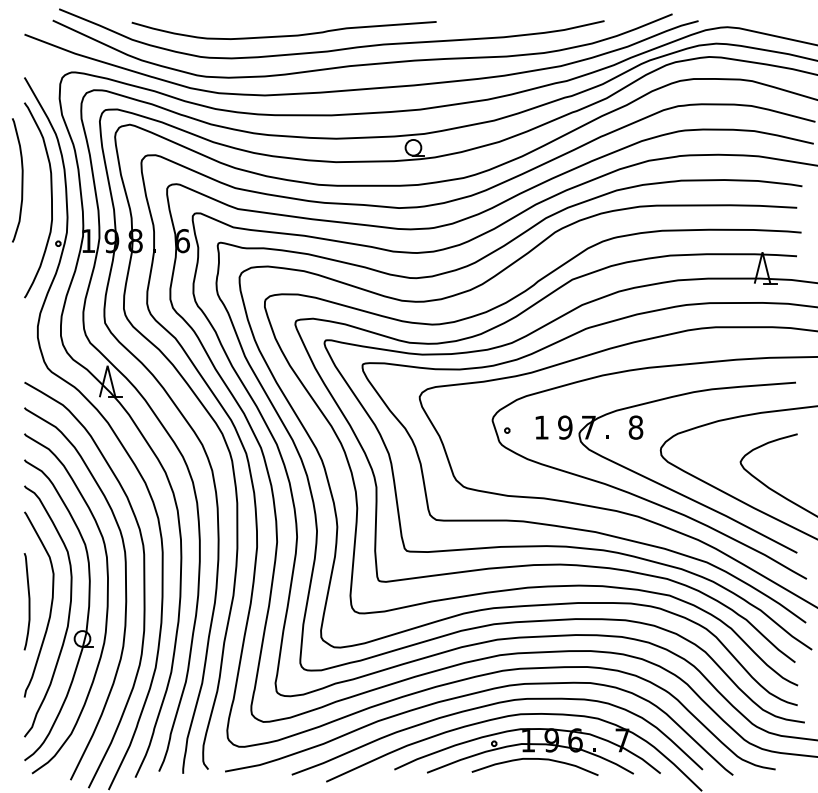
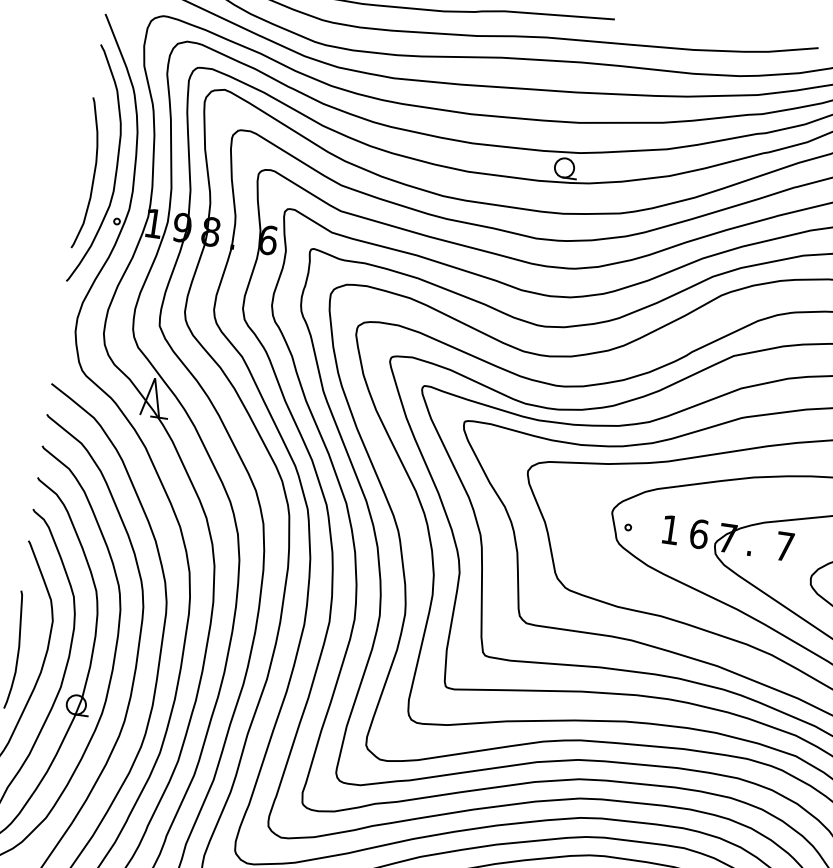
curve: (21, 180) -> (93, 174), moved
text: (565, 427) -> (699, 534), 9 -> 6
text: (635, 427) -> (784, 546), 8 -> 7

